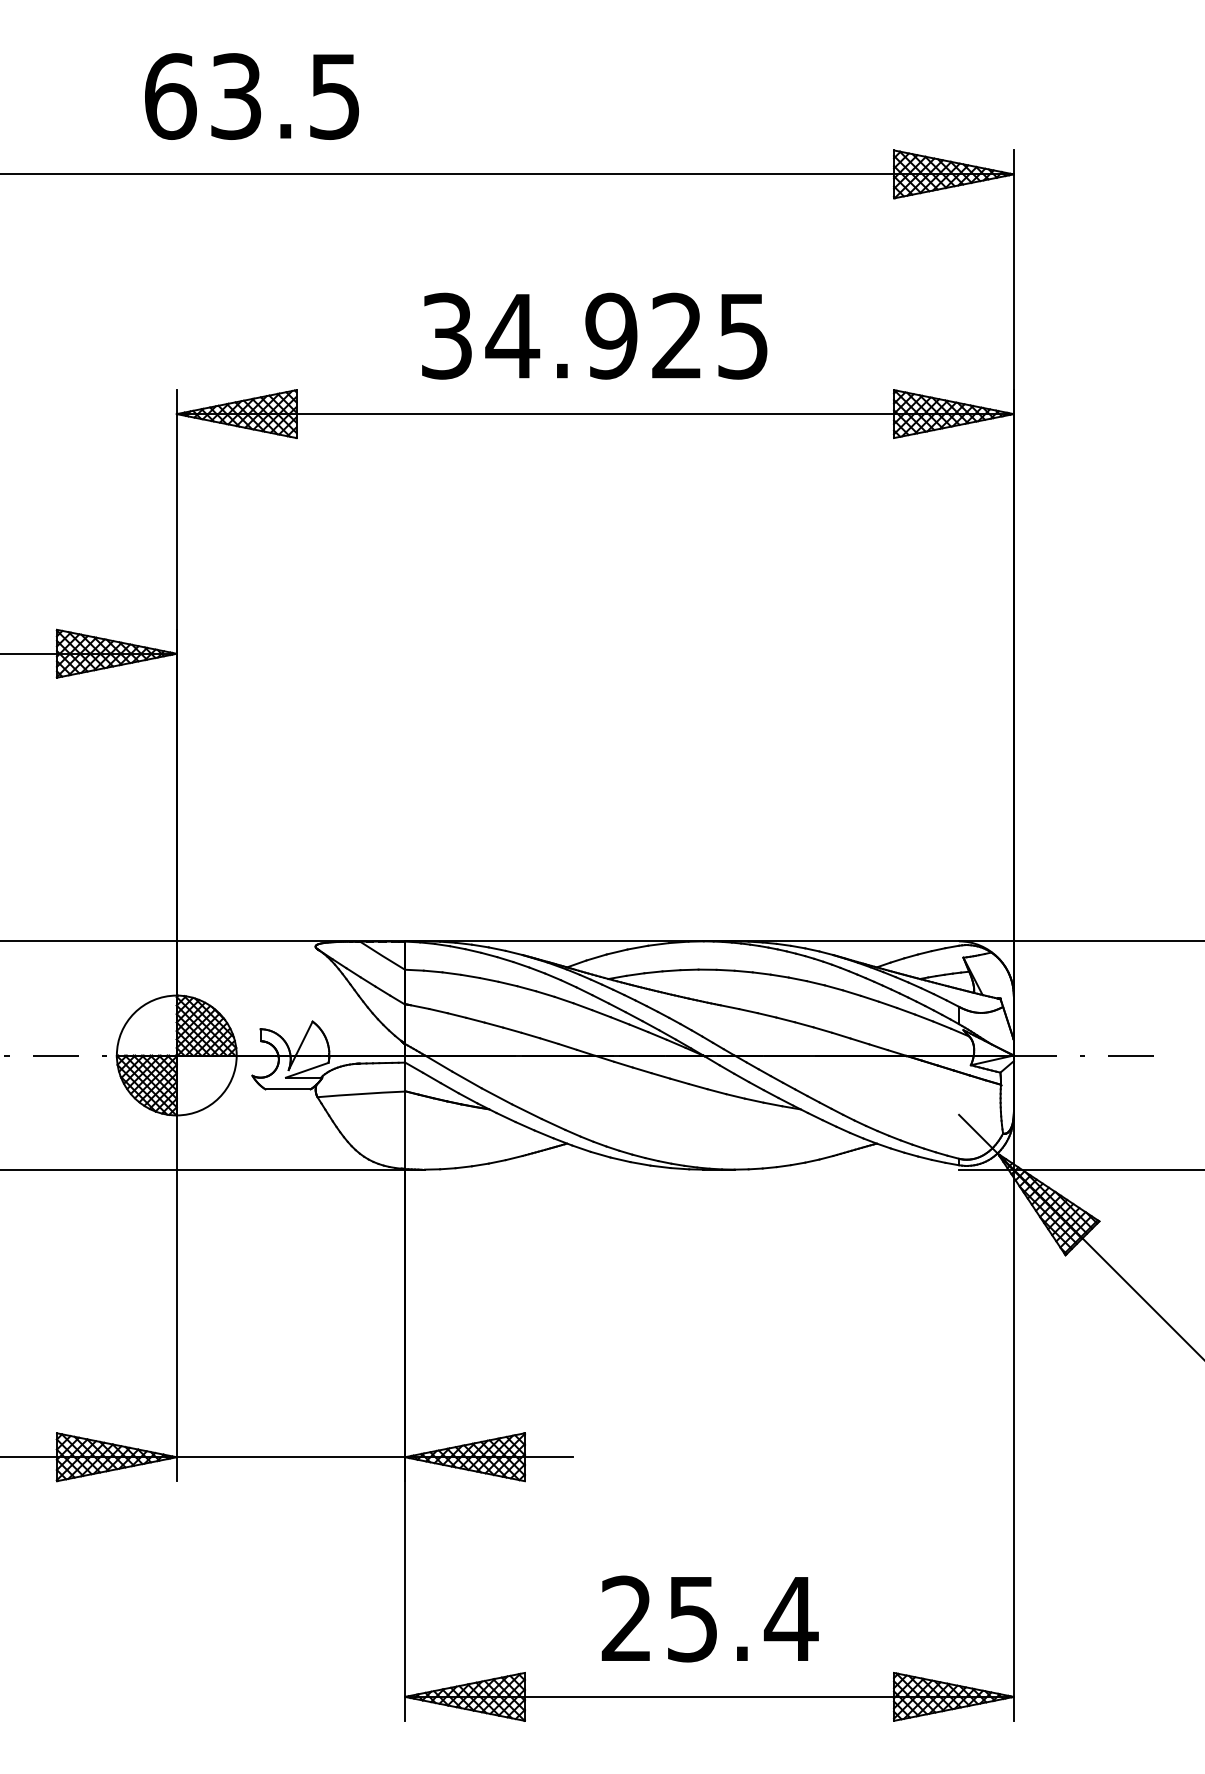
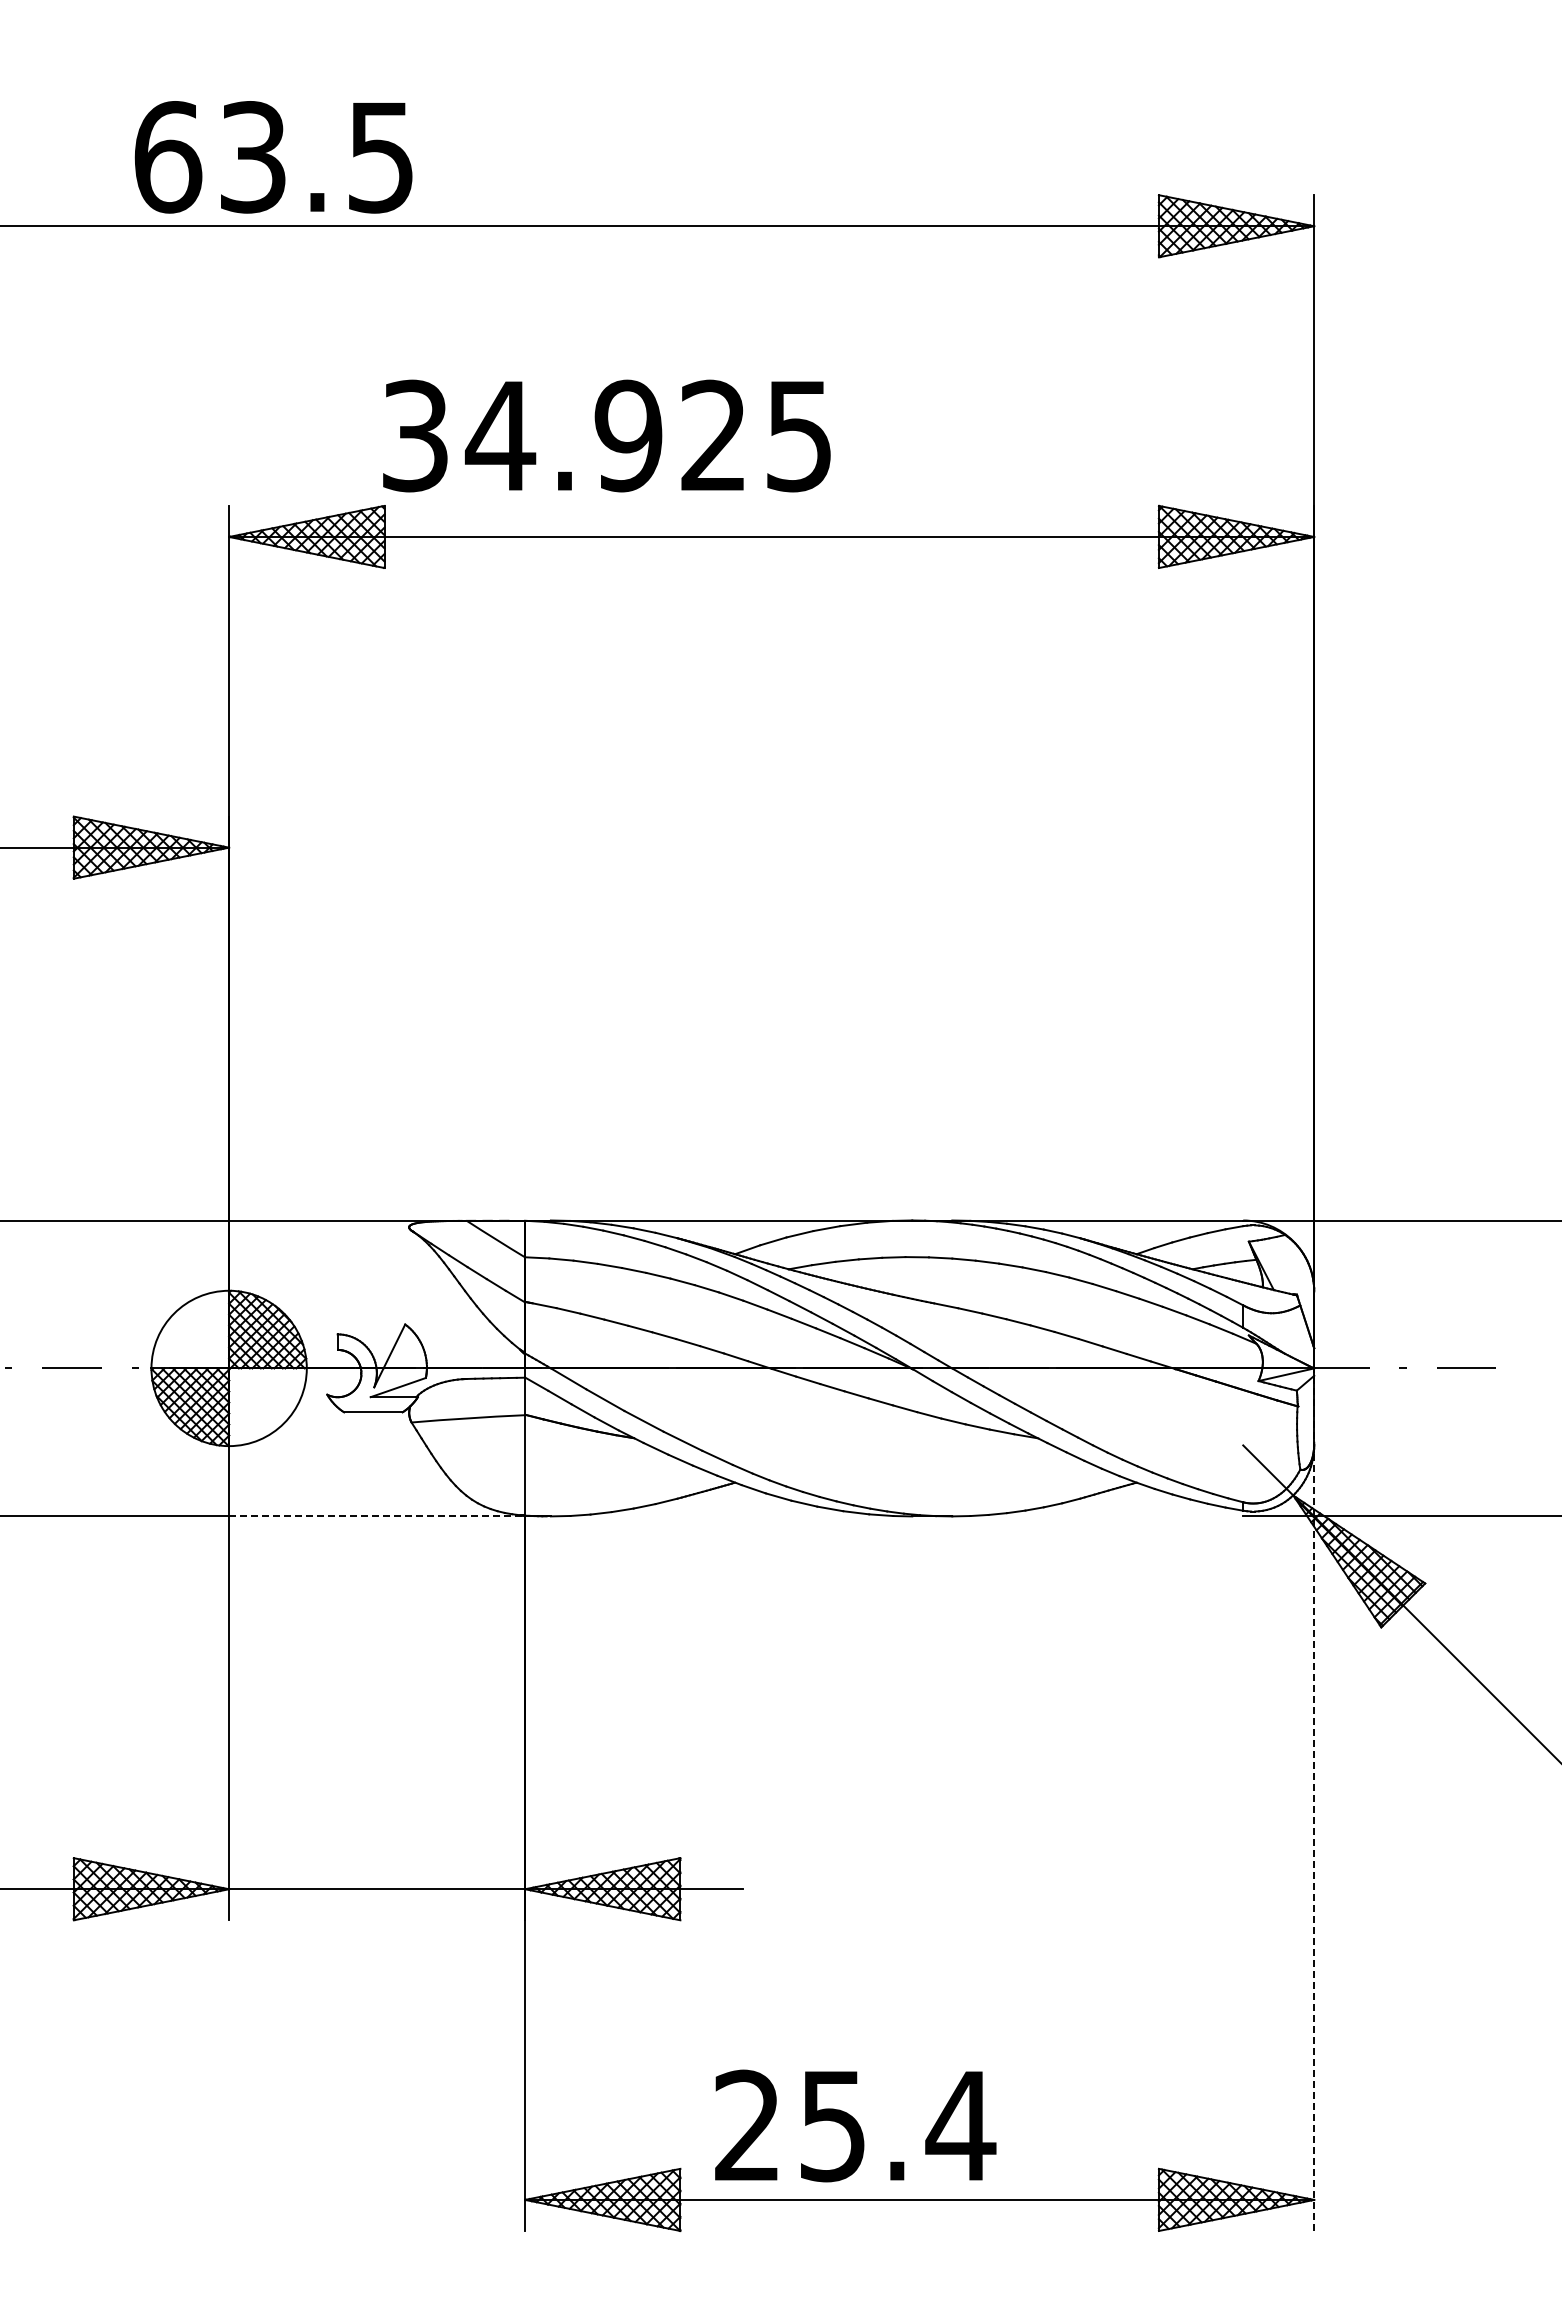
text: (251, 96) -> (273, 157), moved
text: (594, 335) -> (606, 435), moved
line: (291, 1169) -> (377, 1516), solid -> dashed
line: (1014, 1388) -> (1314, 1799), solid -> dashed
text: (710, 1618) -> (855, 2125), moved

